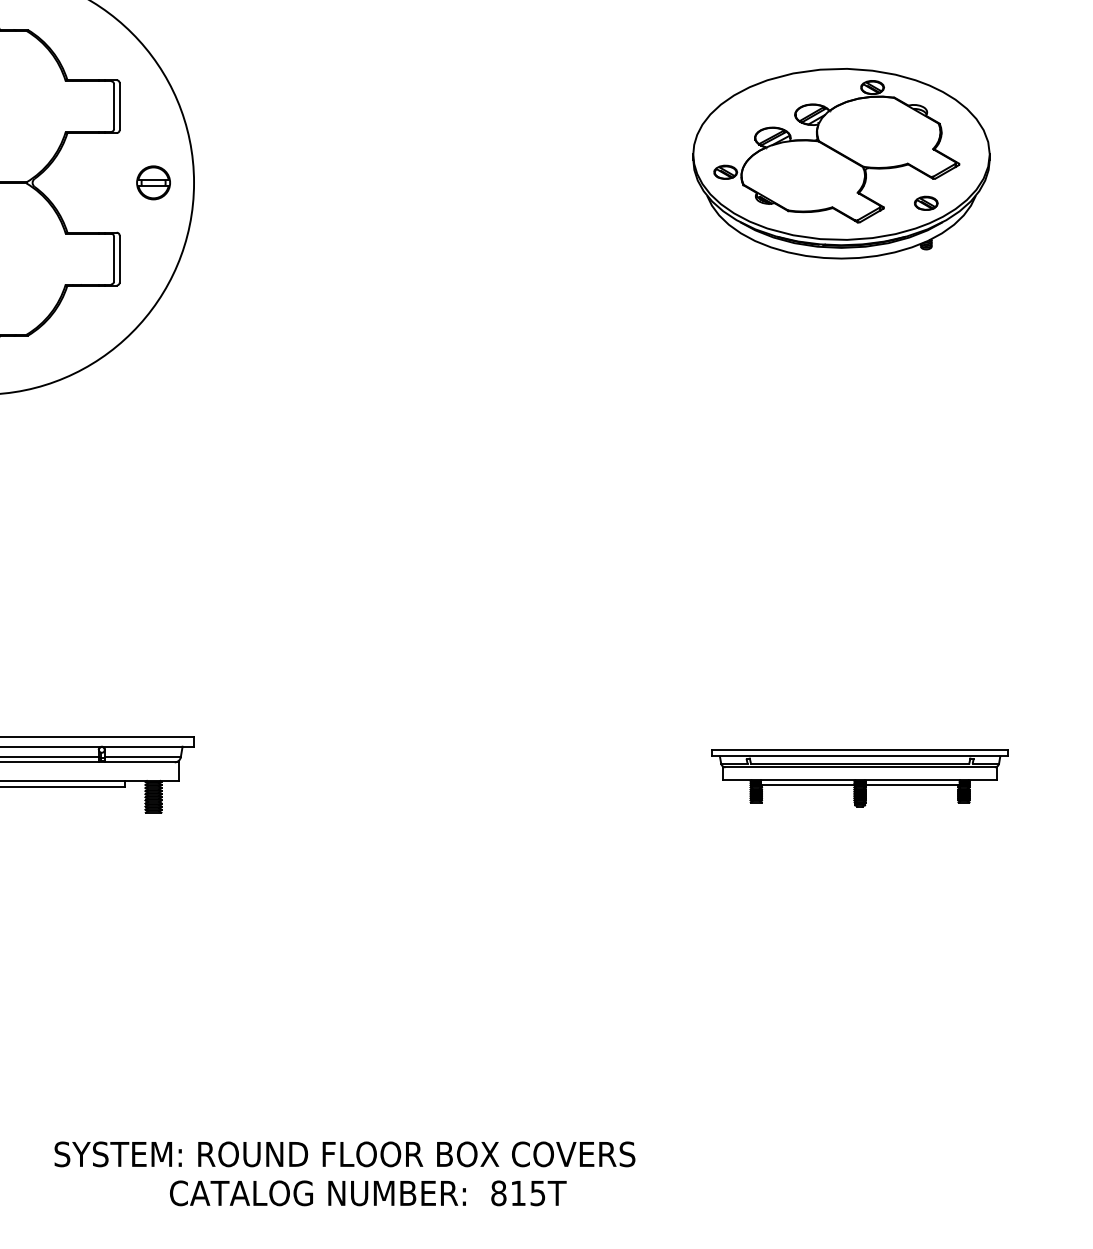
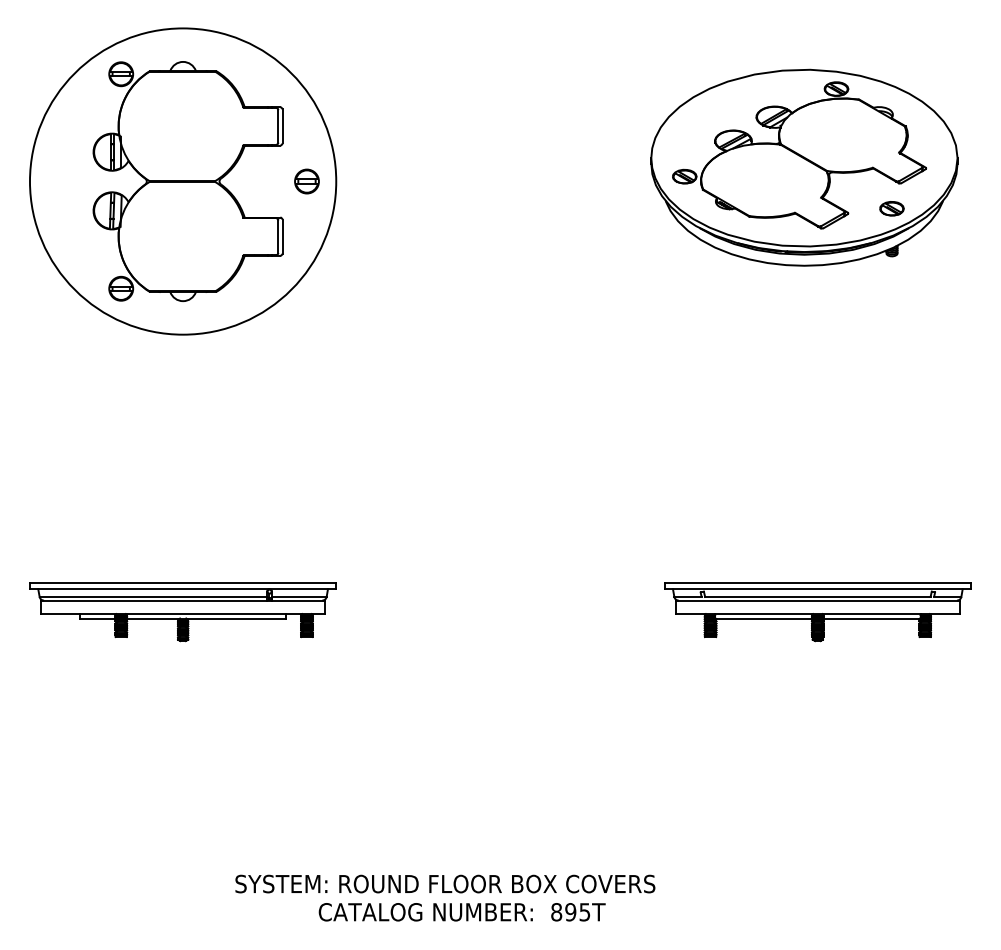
part: (841, 163) -> (804, 167), size x1.43
part: (859, 778) -> (817, 612), size x1.43
text: (517, 1193) -> (570, 912), 815T -> 895T

